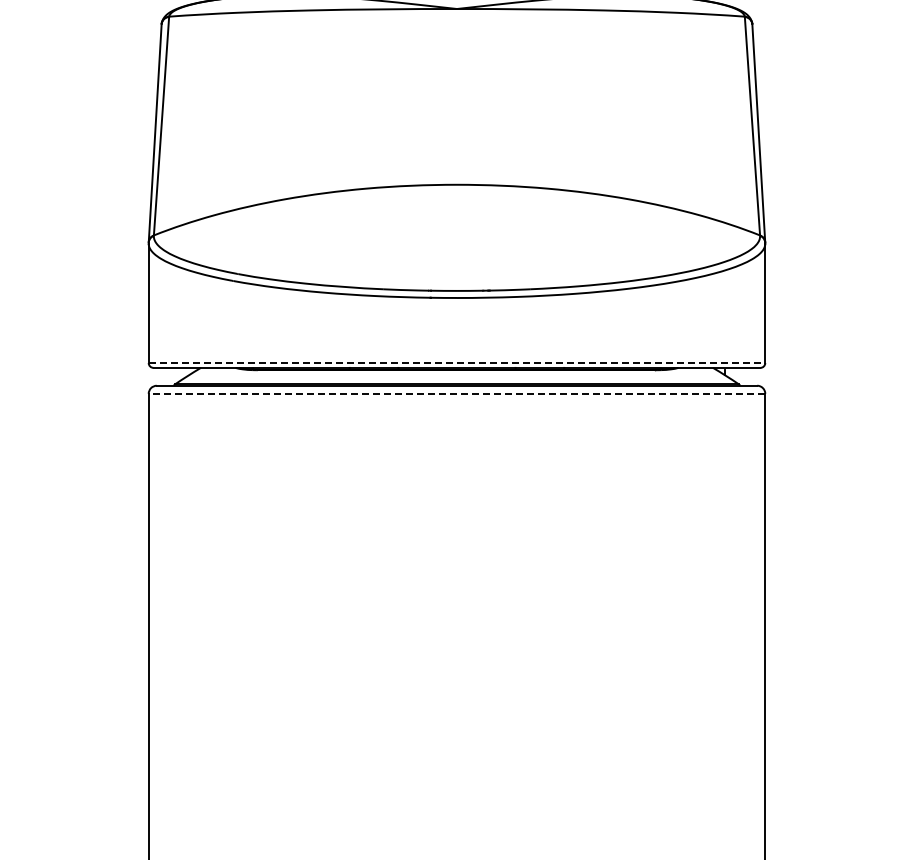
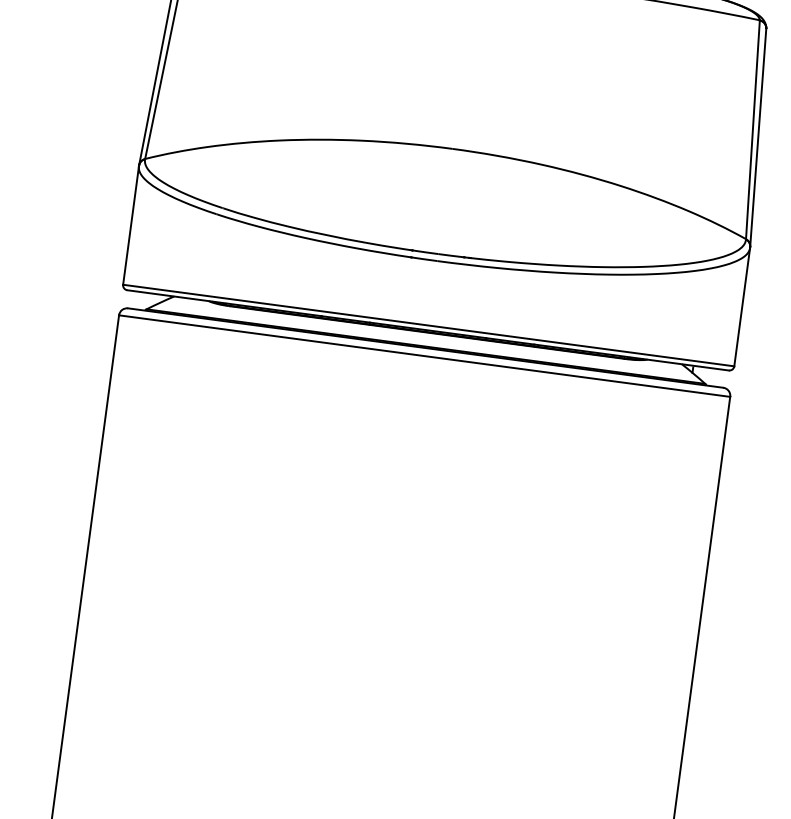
line: (457, 363) -> (429, 326), dashed -> solid
line: (456, 393) -> (424, 355), dashed -> solid

